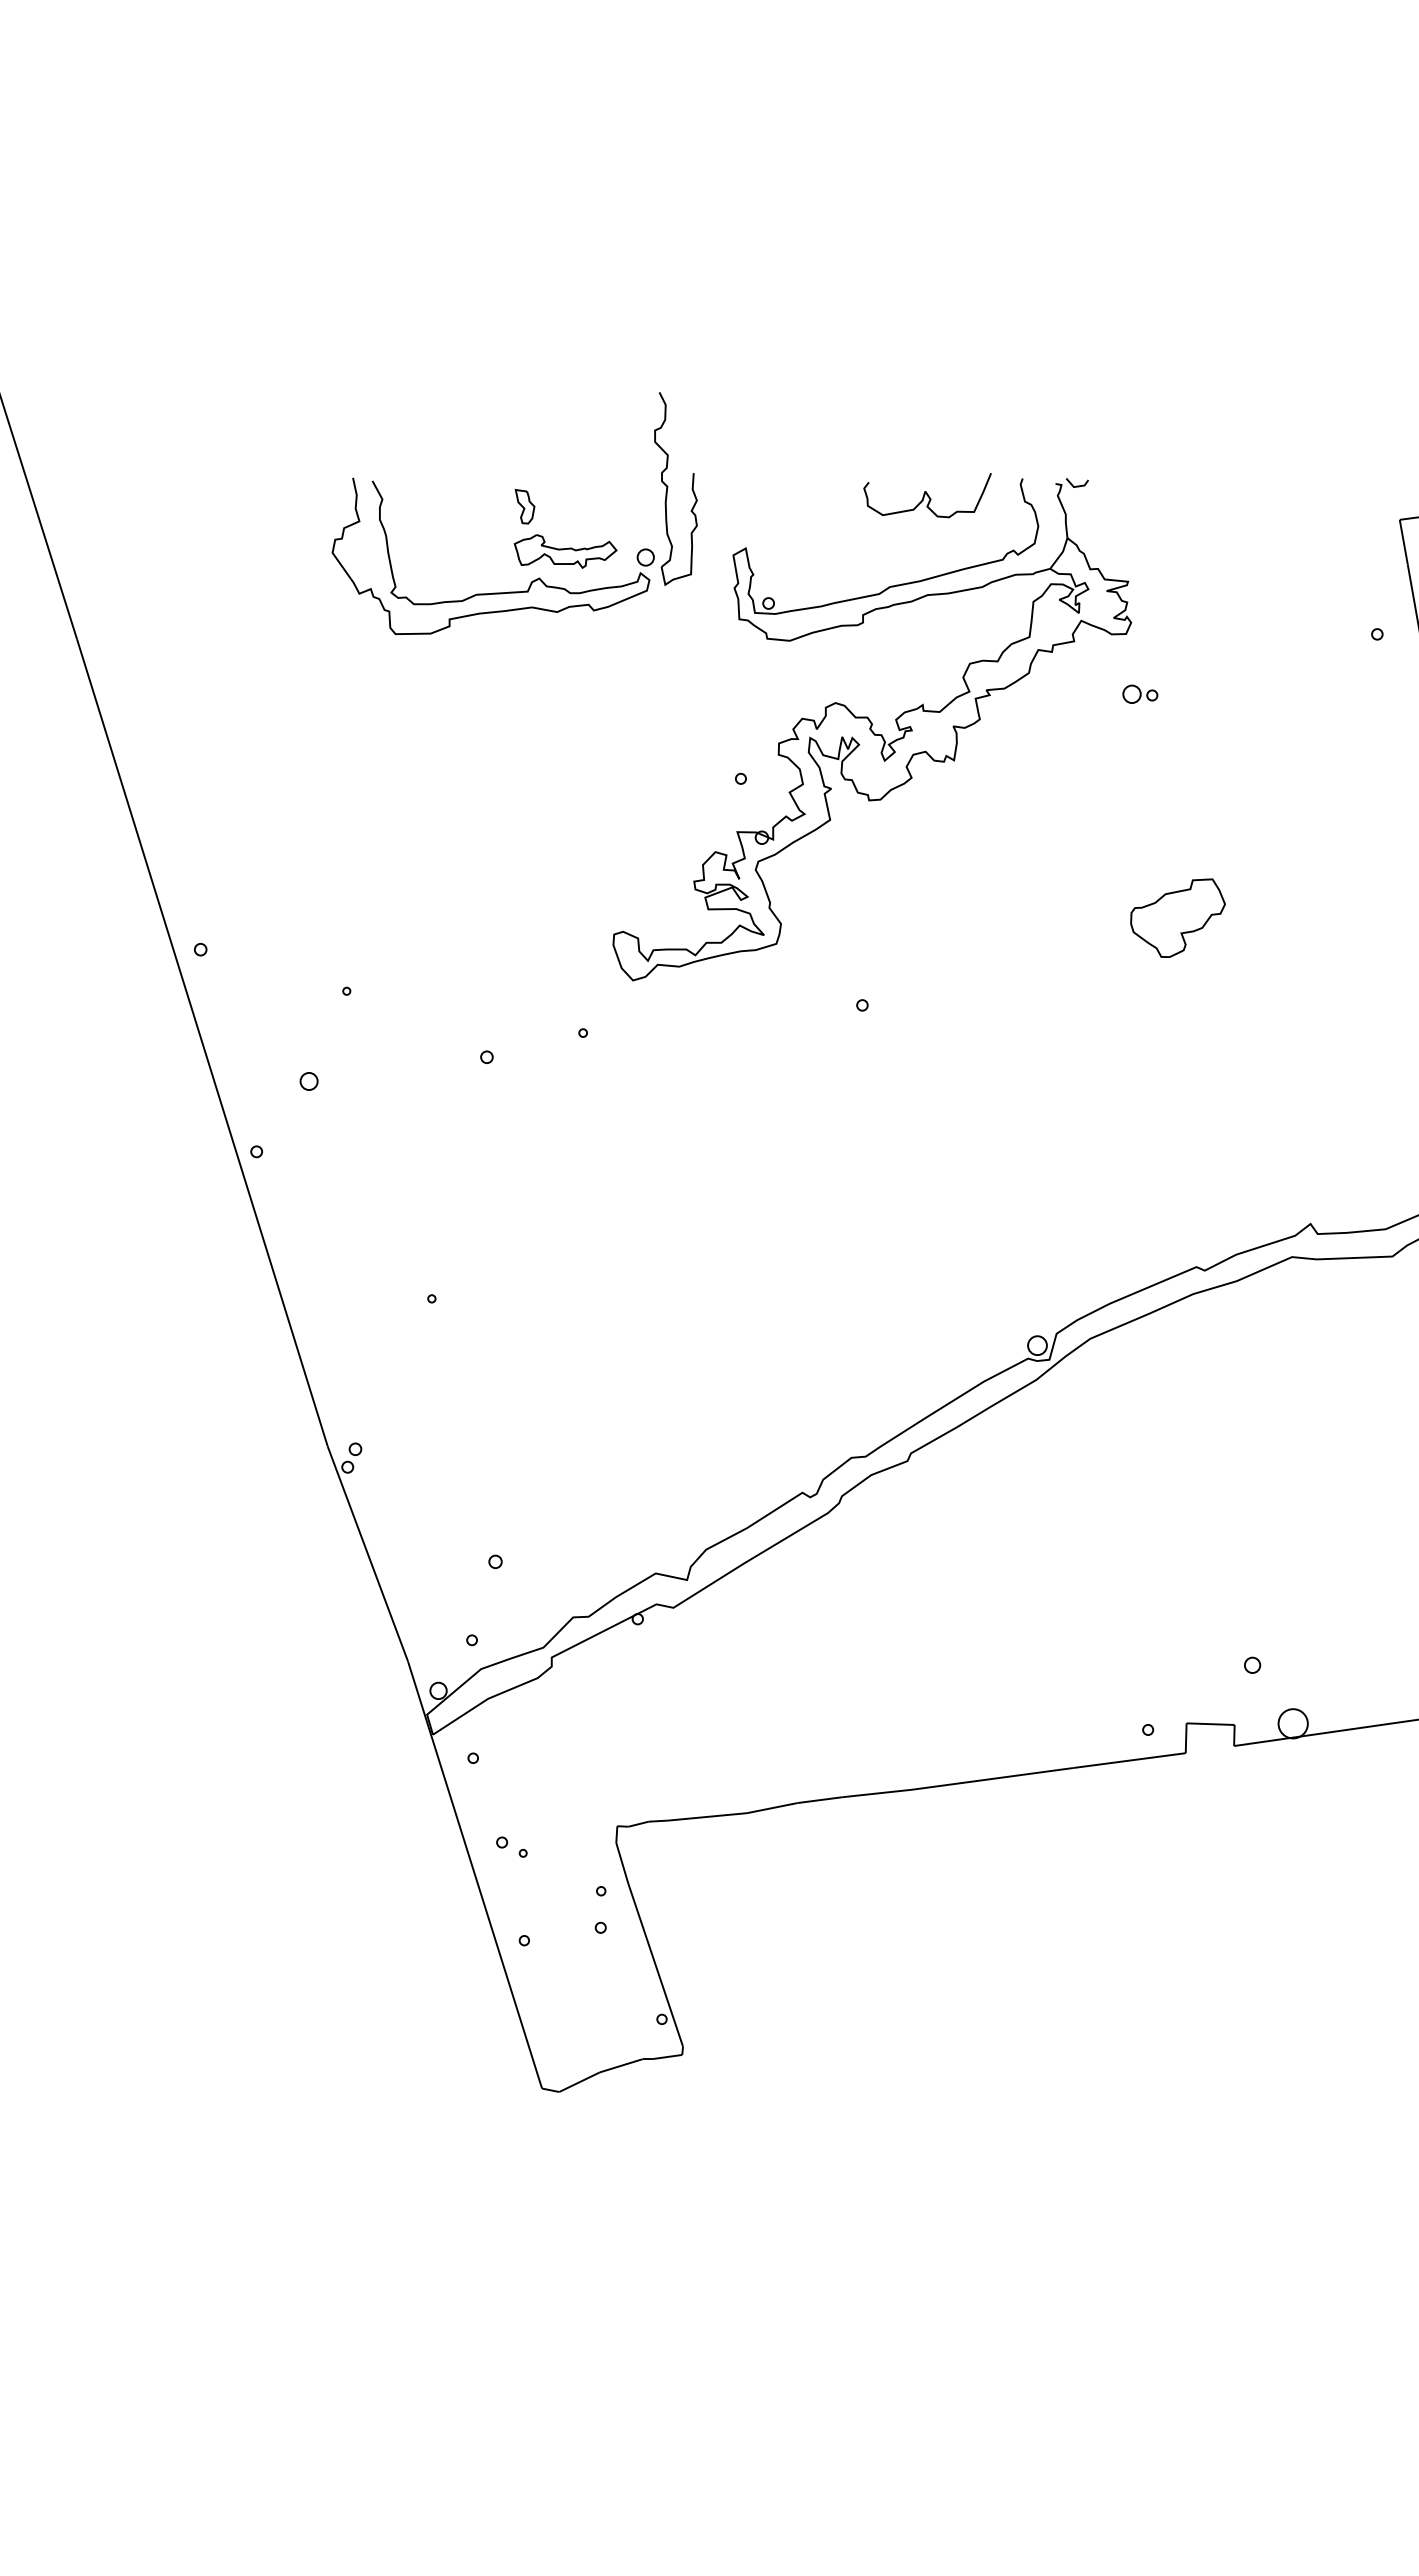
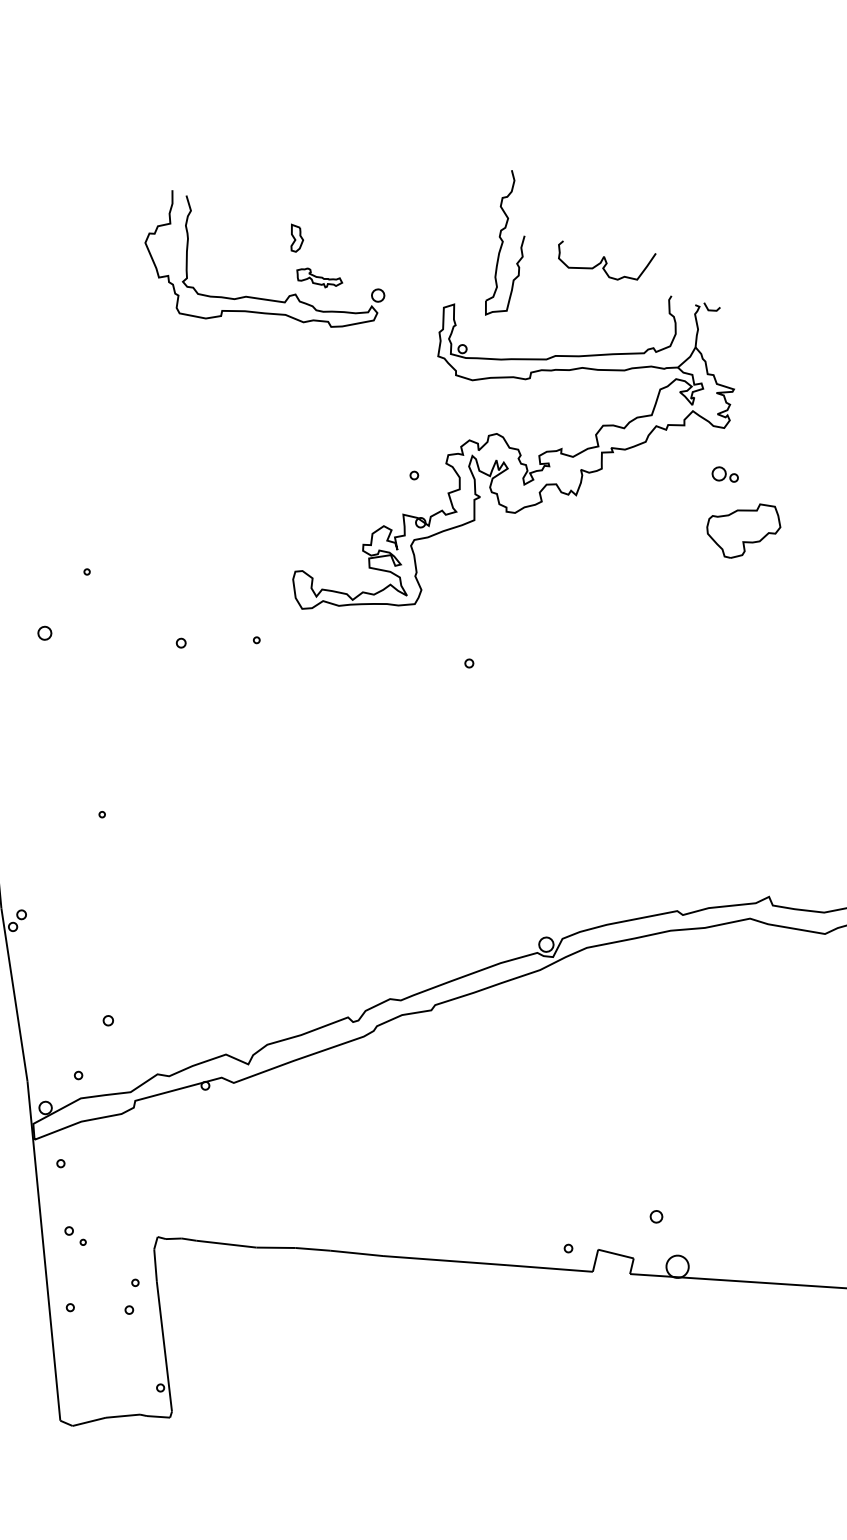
part: (668, 487) -> (503, 242), moved
curve: (927, 495) -> (605, 260), moved
part: (565, 551) -> (319, 278), size x0.6
part: (1177, 917) -> (742, 529), moved

